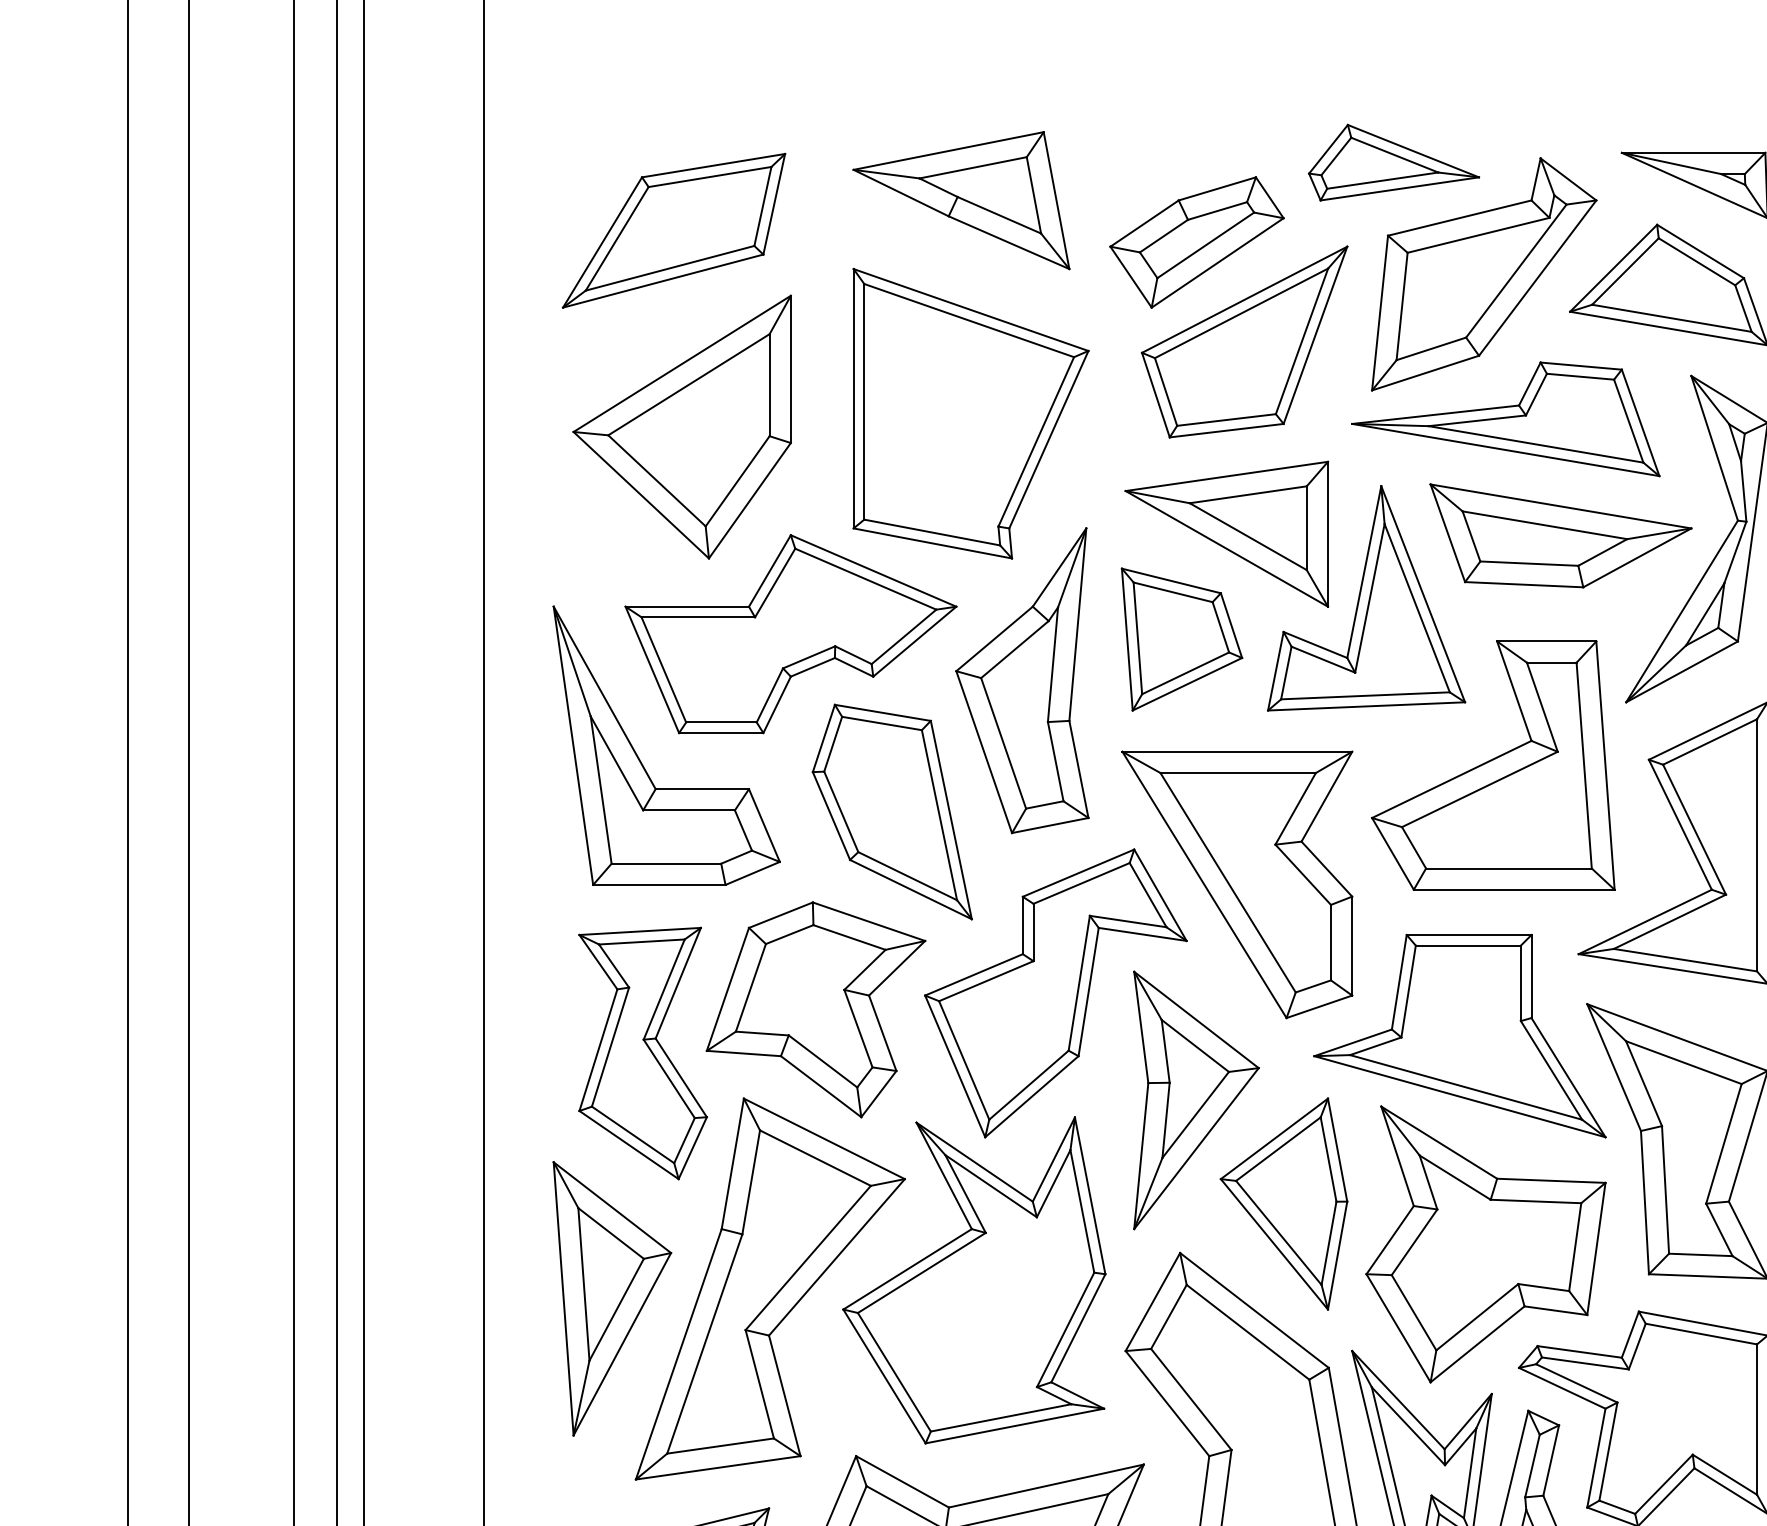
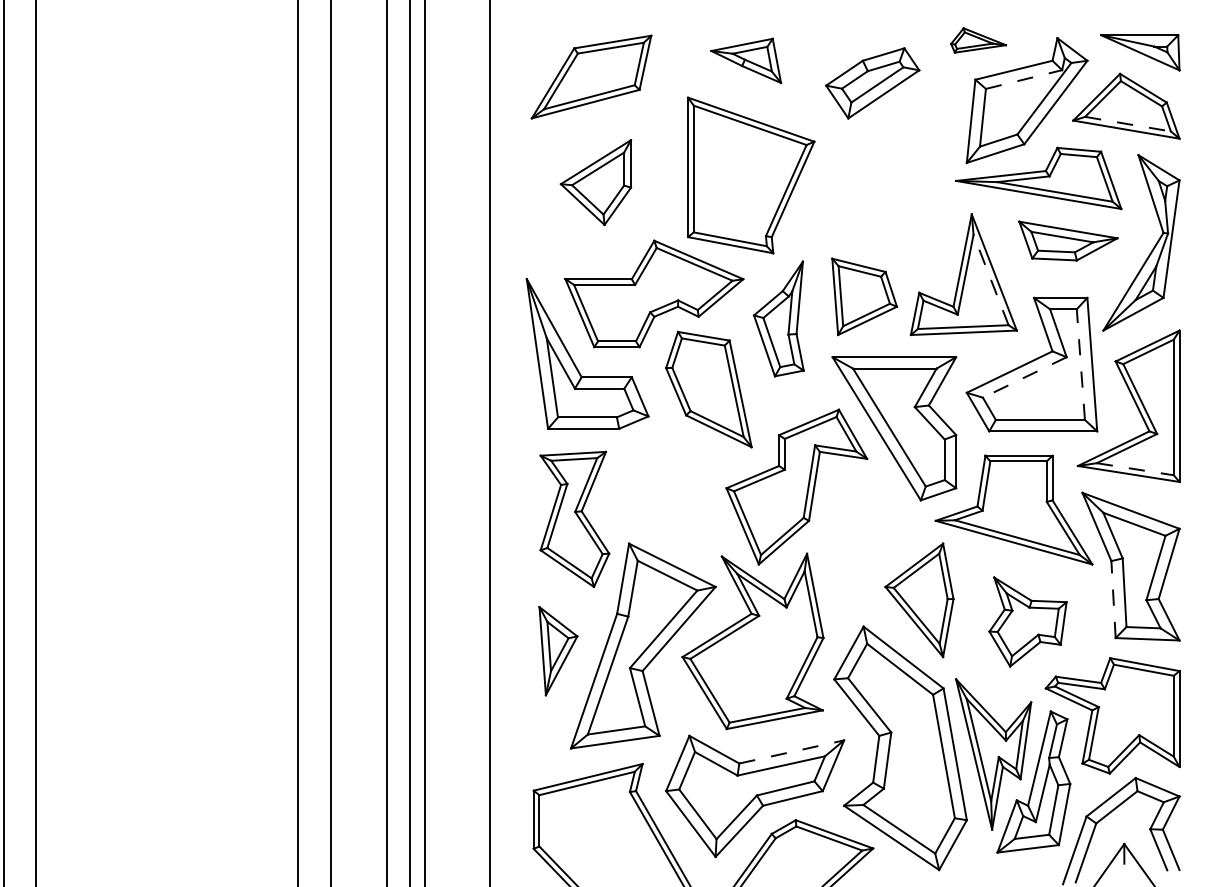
part: (1393, 162) -> (978, 40), size x0.6
part: (962, 199) -> (746, 60), size x0.6
line: (1479, 235) -> (1024, 79), solid -> dashed
line: (1672, 318) -> (1128, 124), solid -> dashed
part: (1244, 341) -> (898, 136), removed
part: (681, 426) -> (595, 182), size x0.6
part: (1226, 534) -> (888, 240), removed
part: (1561, 534) -> (1068, 240), size x0.7
line: (1416, 607) -> (990, 279), solid -> dashed
part: (1021, 679) -> (778, 318), size x0.7
line: (1583, 765) -> (1080, 364), solid -> dashed
line: (1479, 789) -> (1024, 377), solid -> dashed
line: (1685, 960) -> (1135, 469), solid -> dashed
part: (815, 1009) -> (667, 495), removed
part: (1194, 1100) -> (871, 544), removed
line: (1644, 1202) -> (1113, 599), solid -> dashed
part: (1484, 1243) -> (1027, 621), size x0.6
part: (612, 1297) -> (558, 650), size x0.6
line: (1045, 1485) -> (791, 751), solid -> dashed

